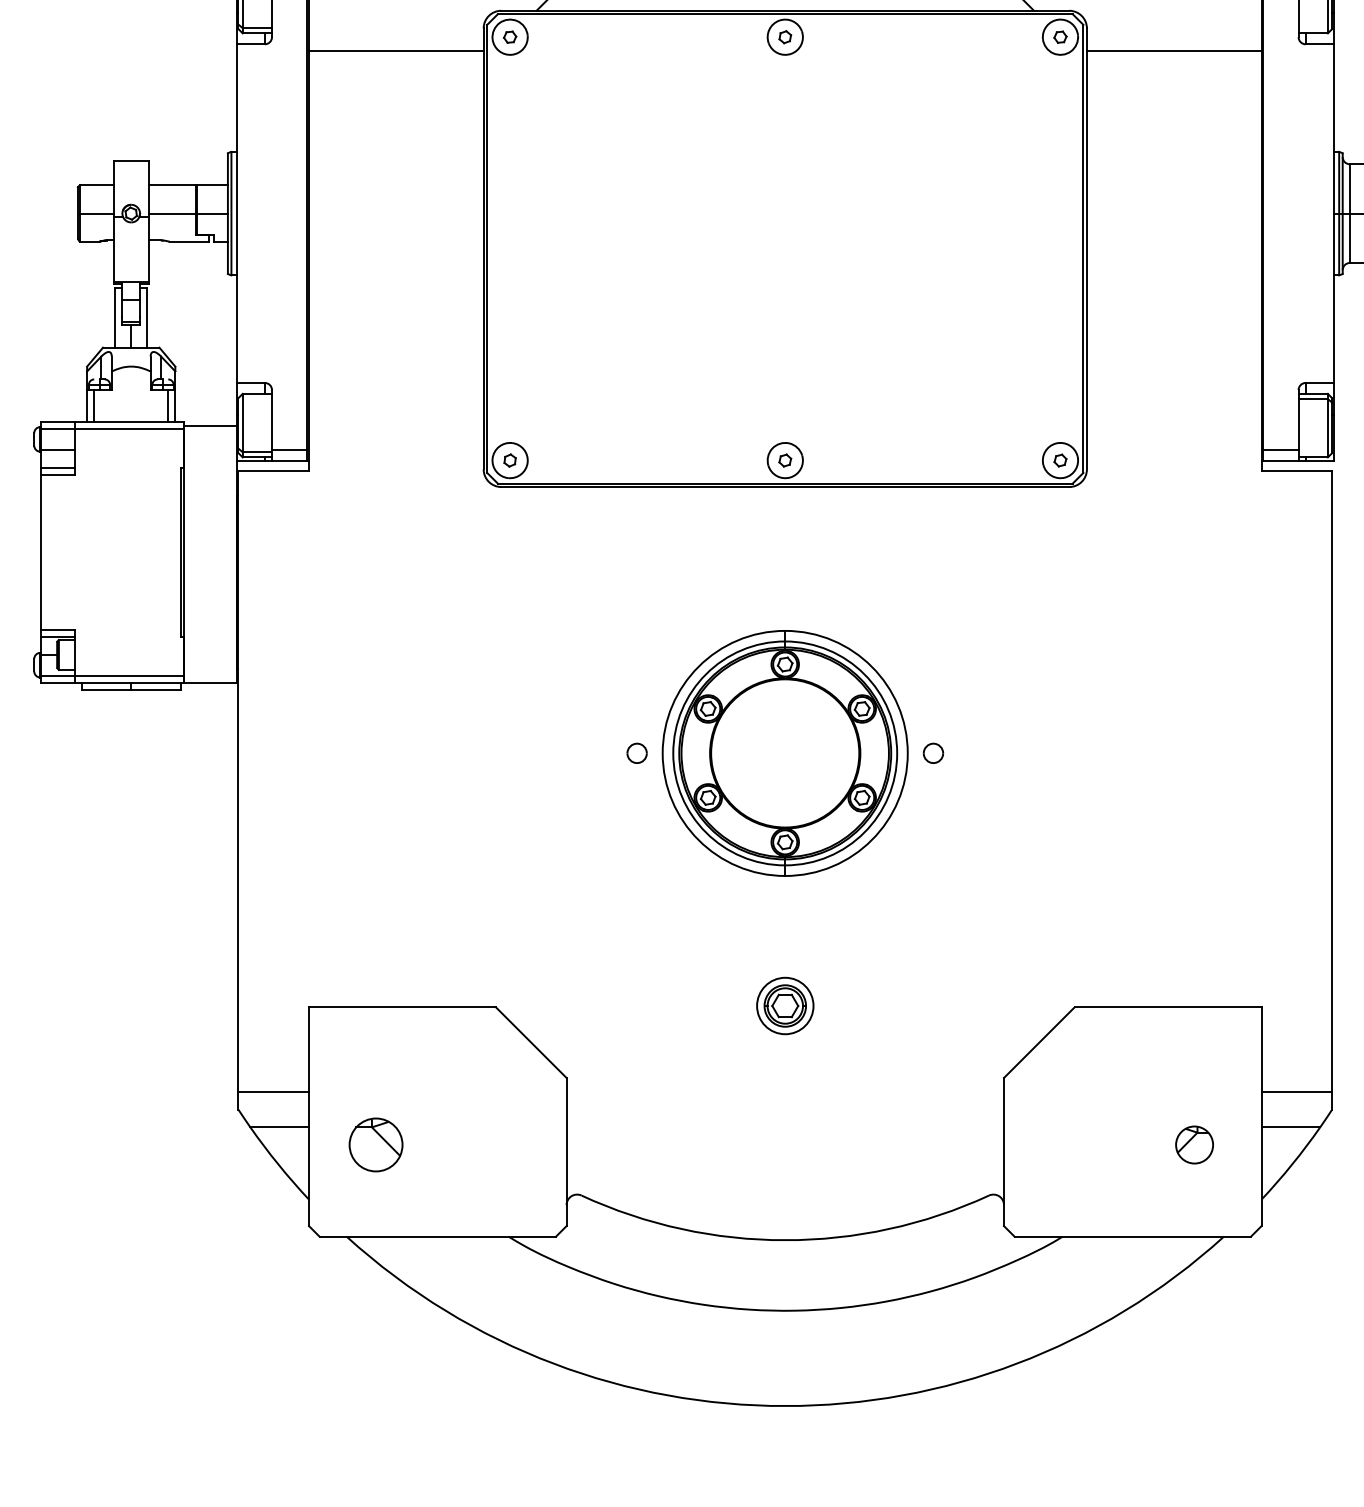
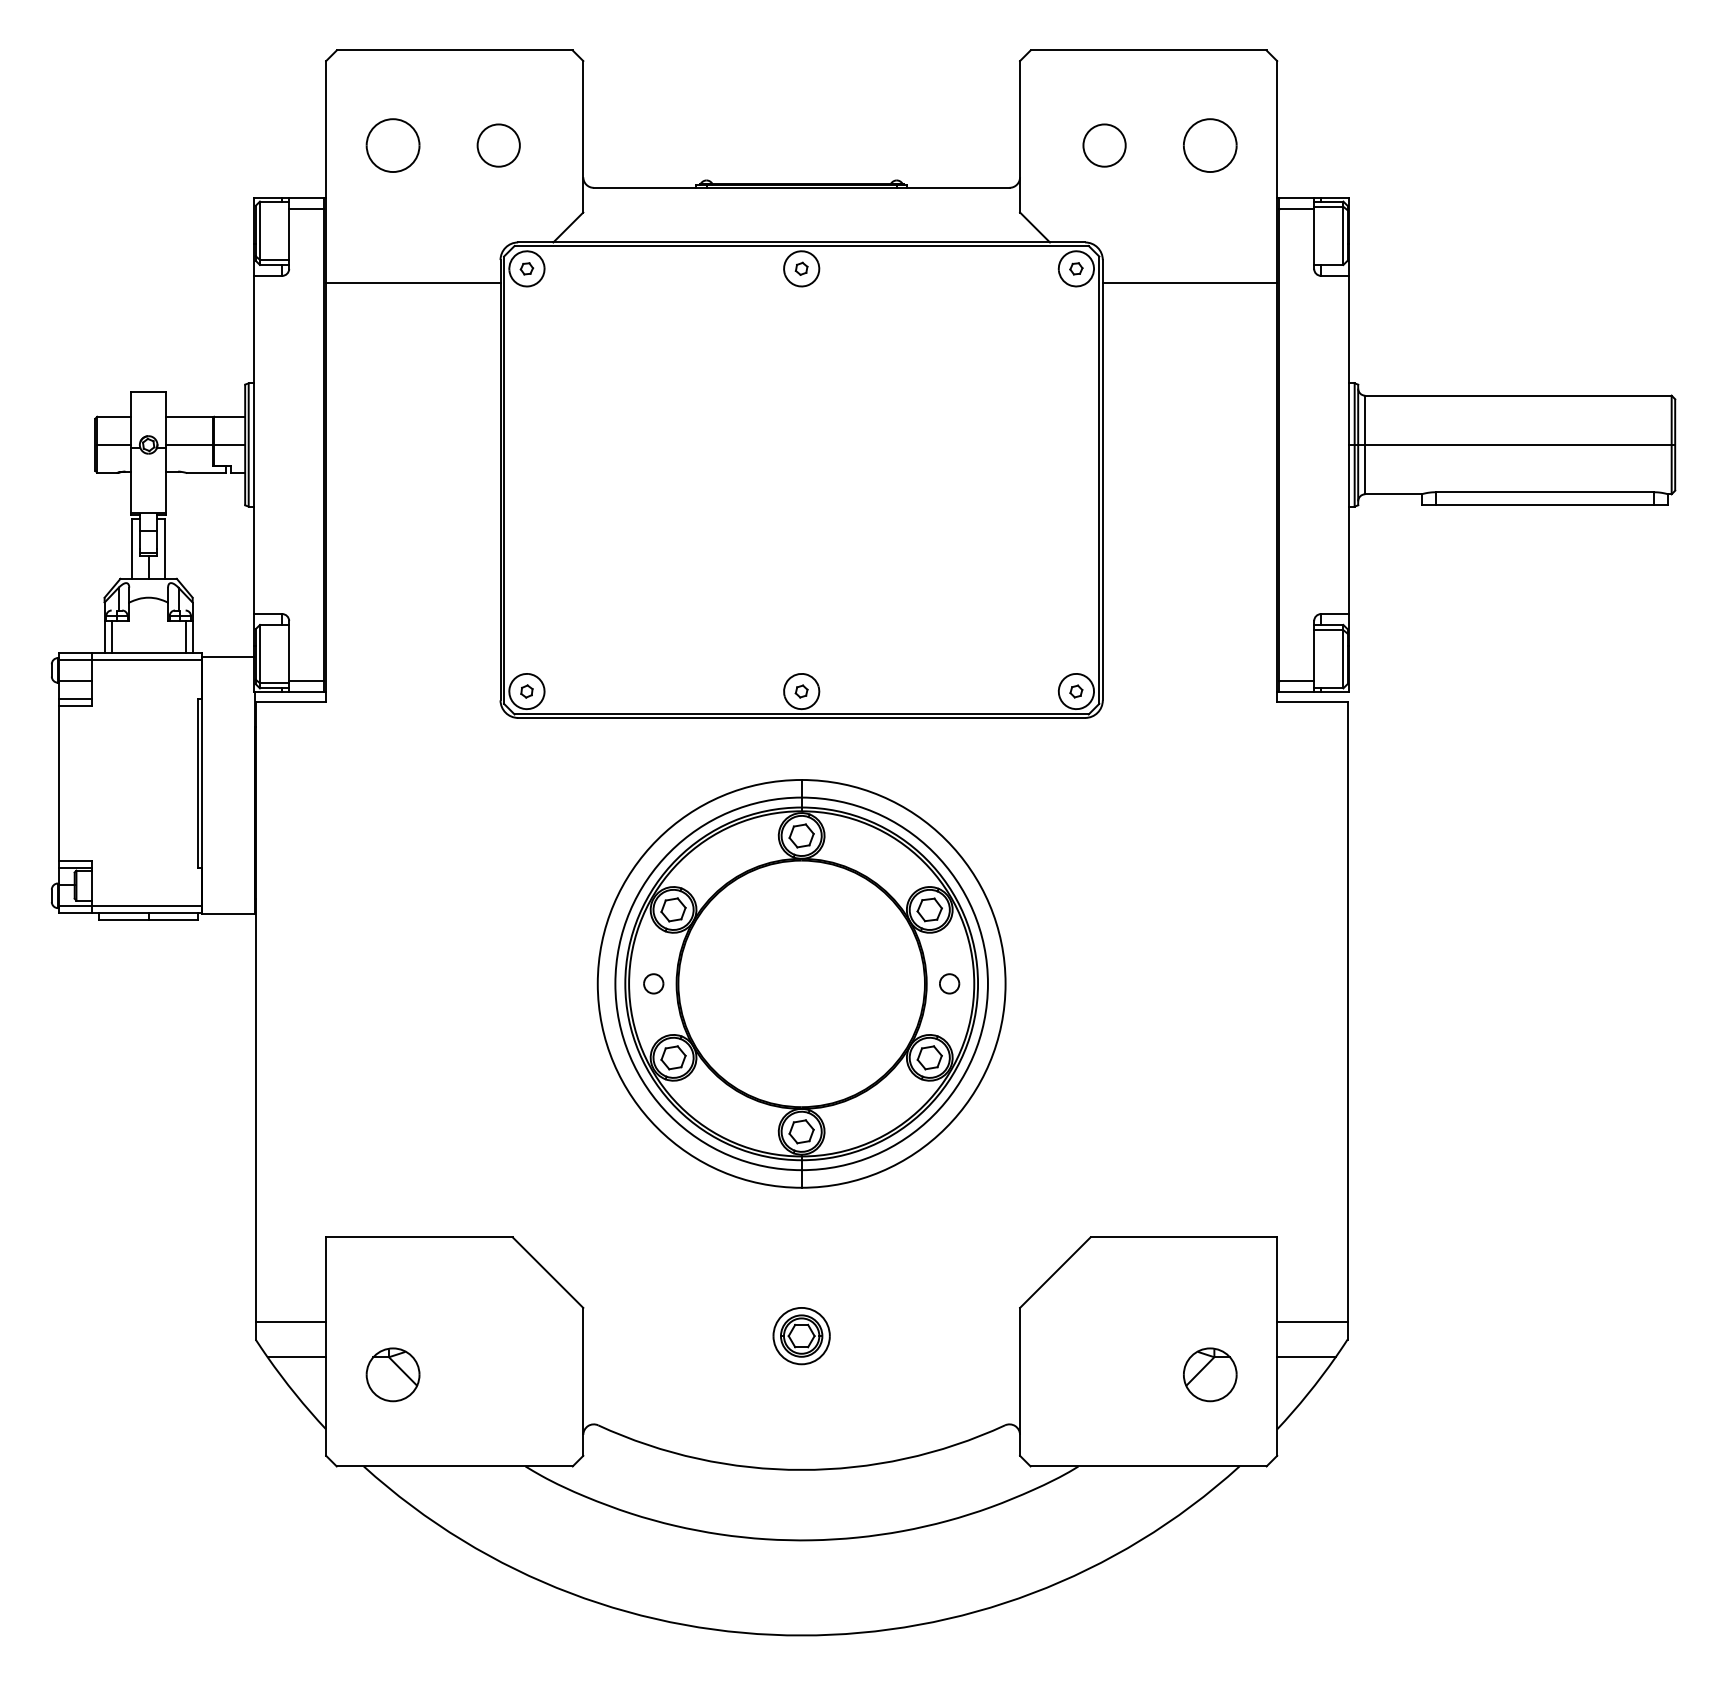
part: (785, 753) -> (801, 983), size x1.67
part: (785, 1006) -> (801, 1336), moved
part: (1194, 1144) -> (1210, 1374), size x1.43

